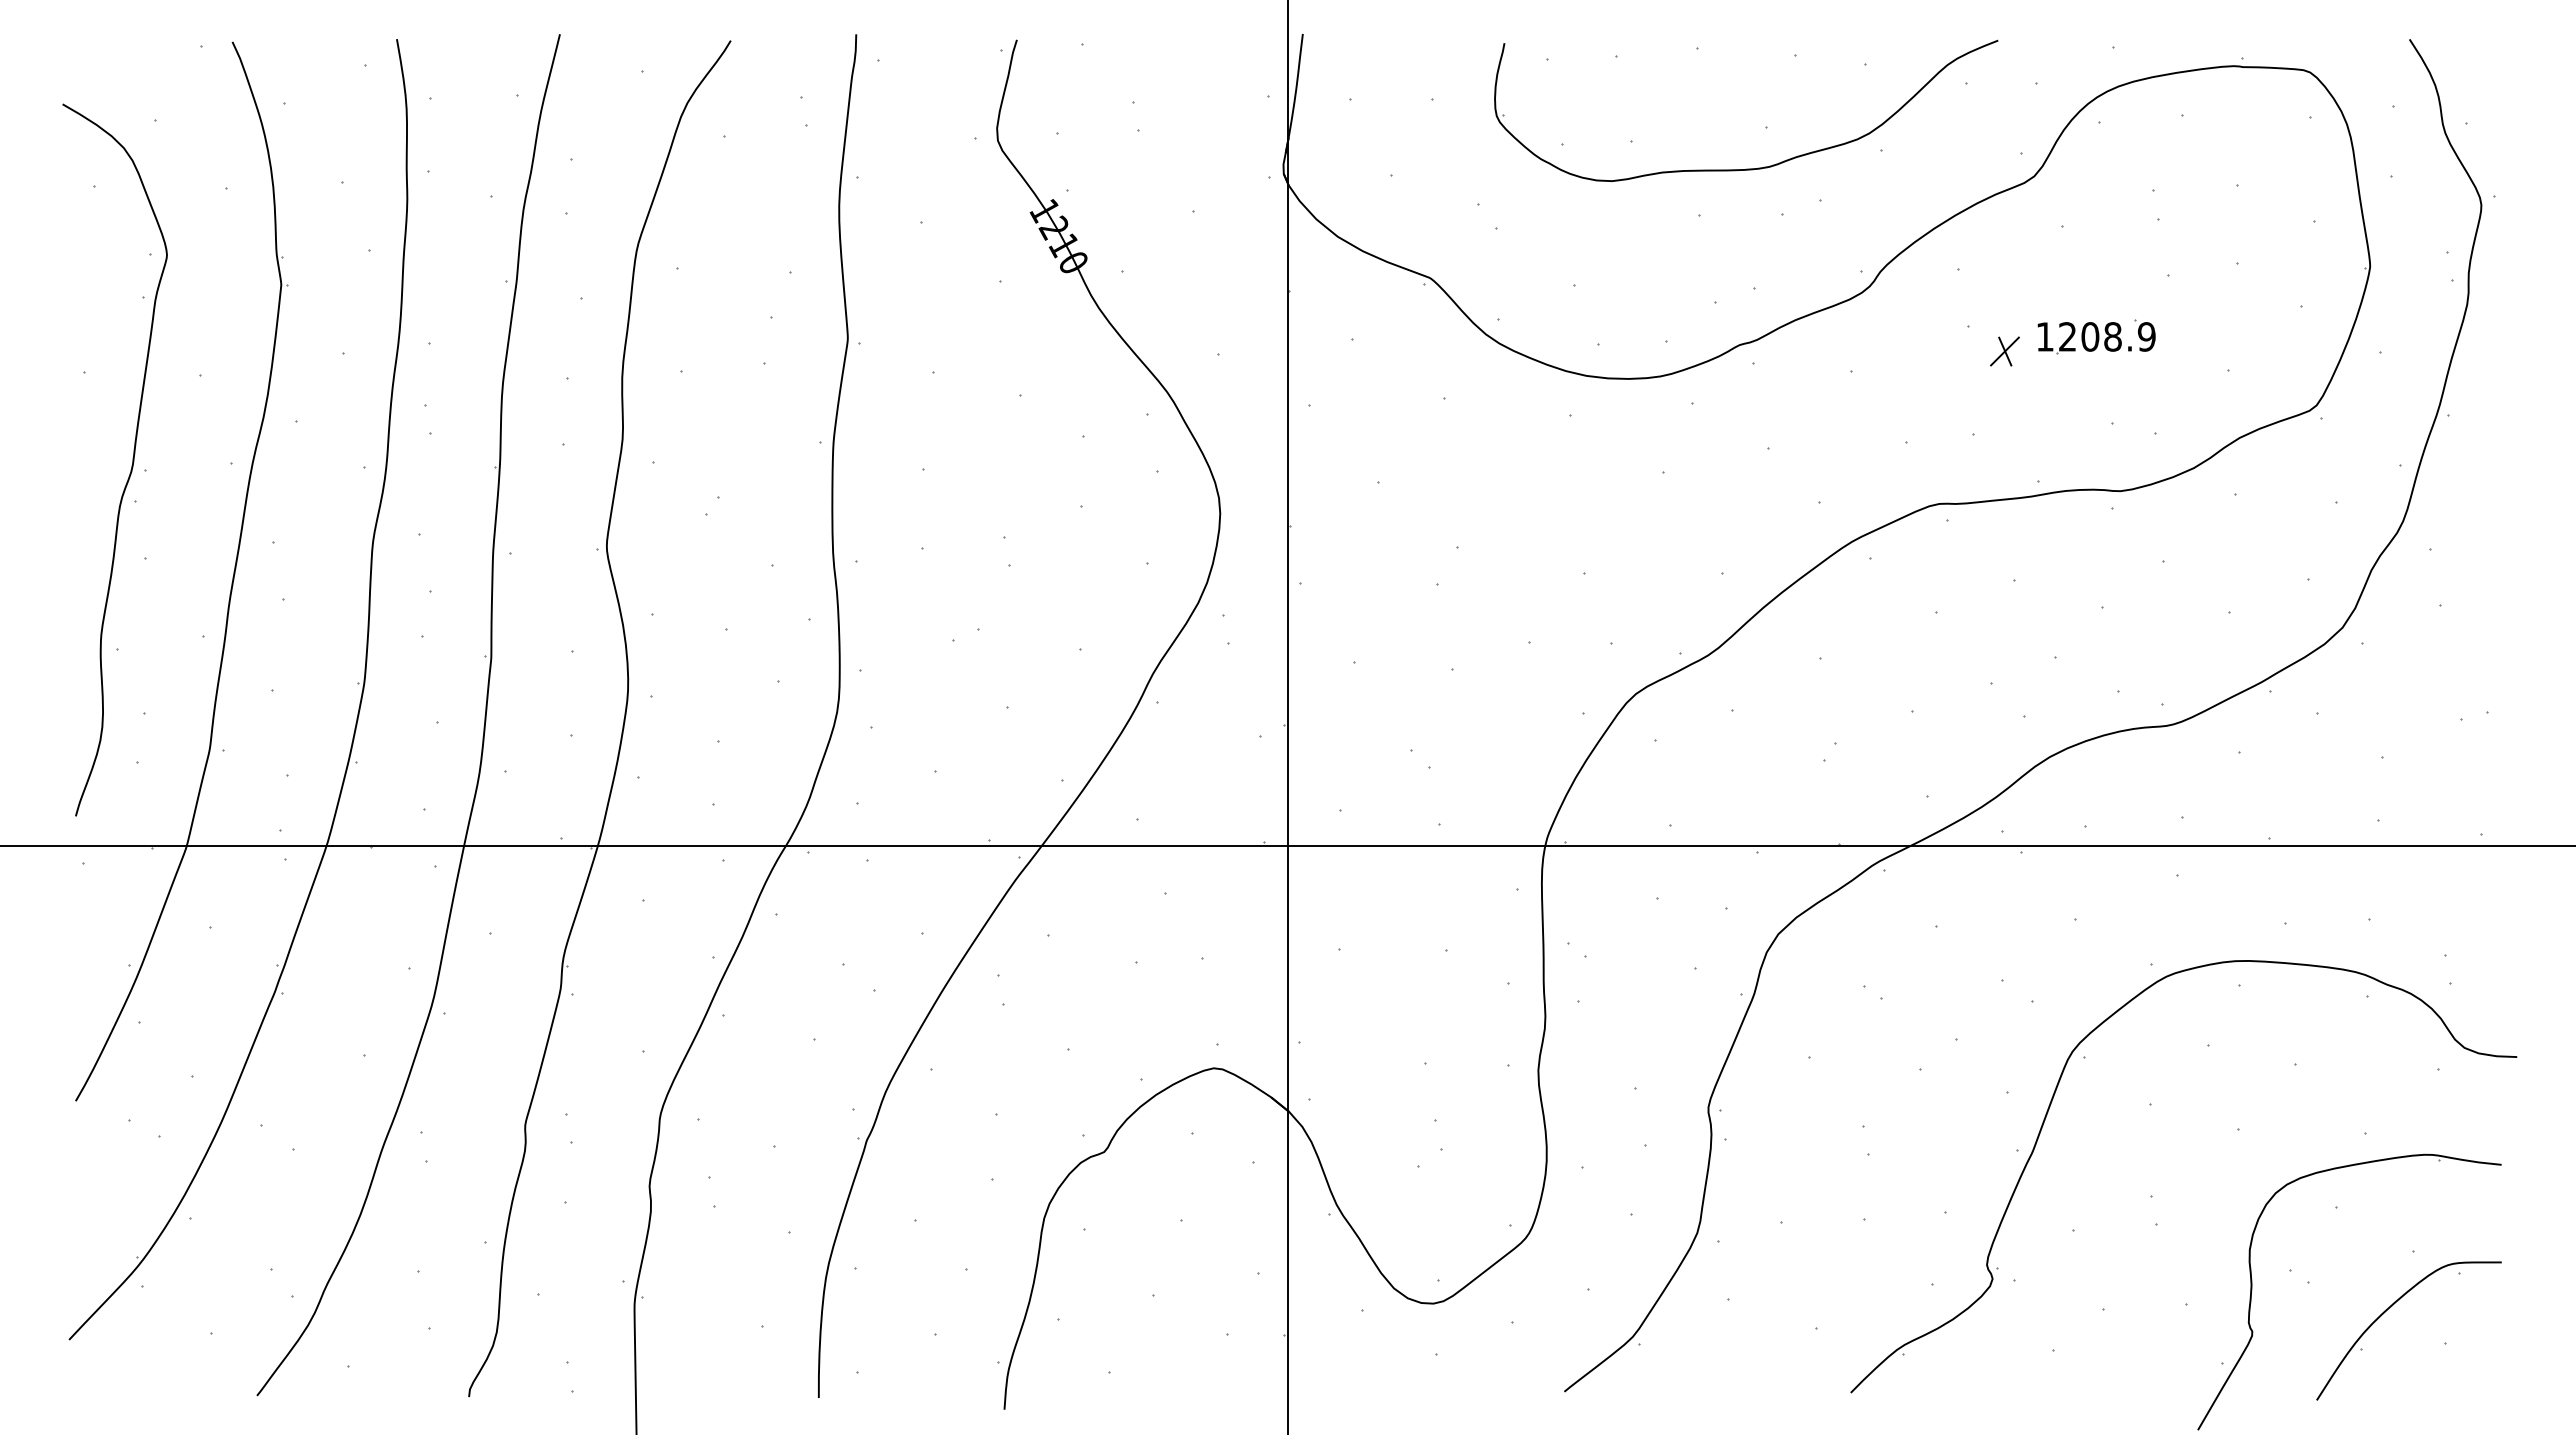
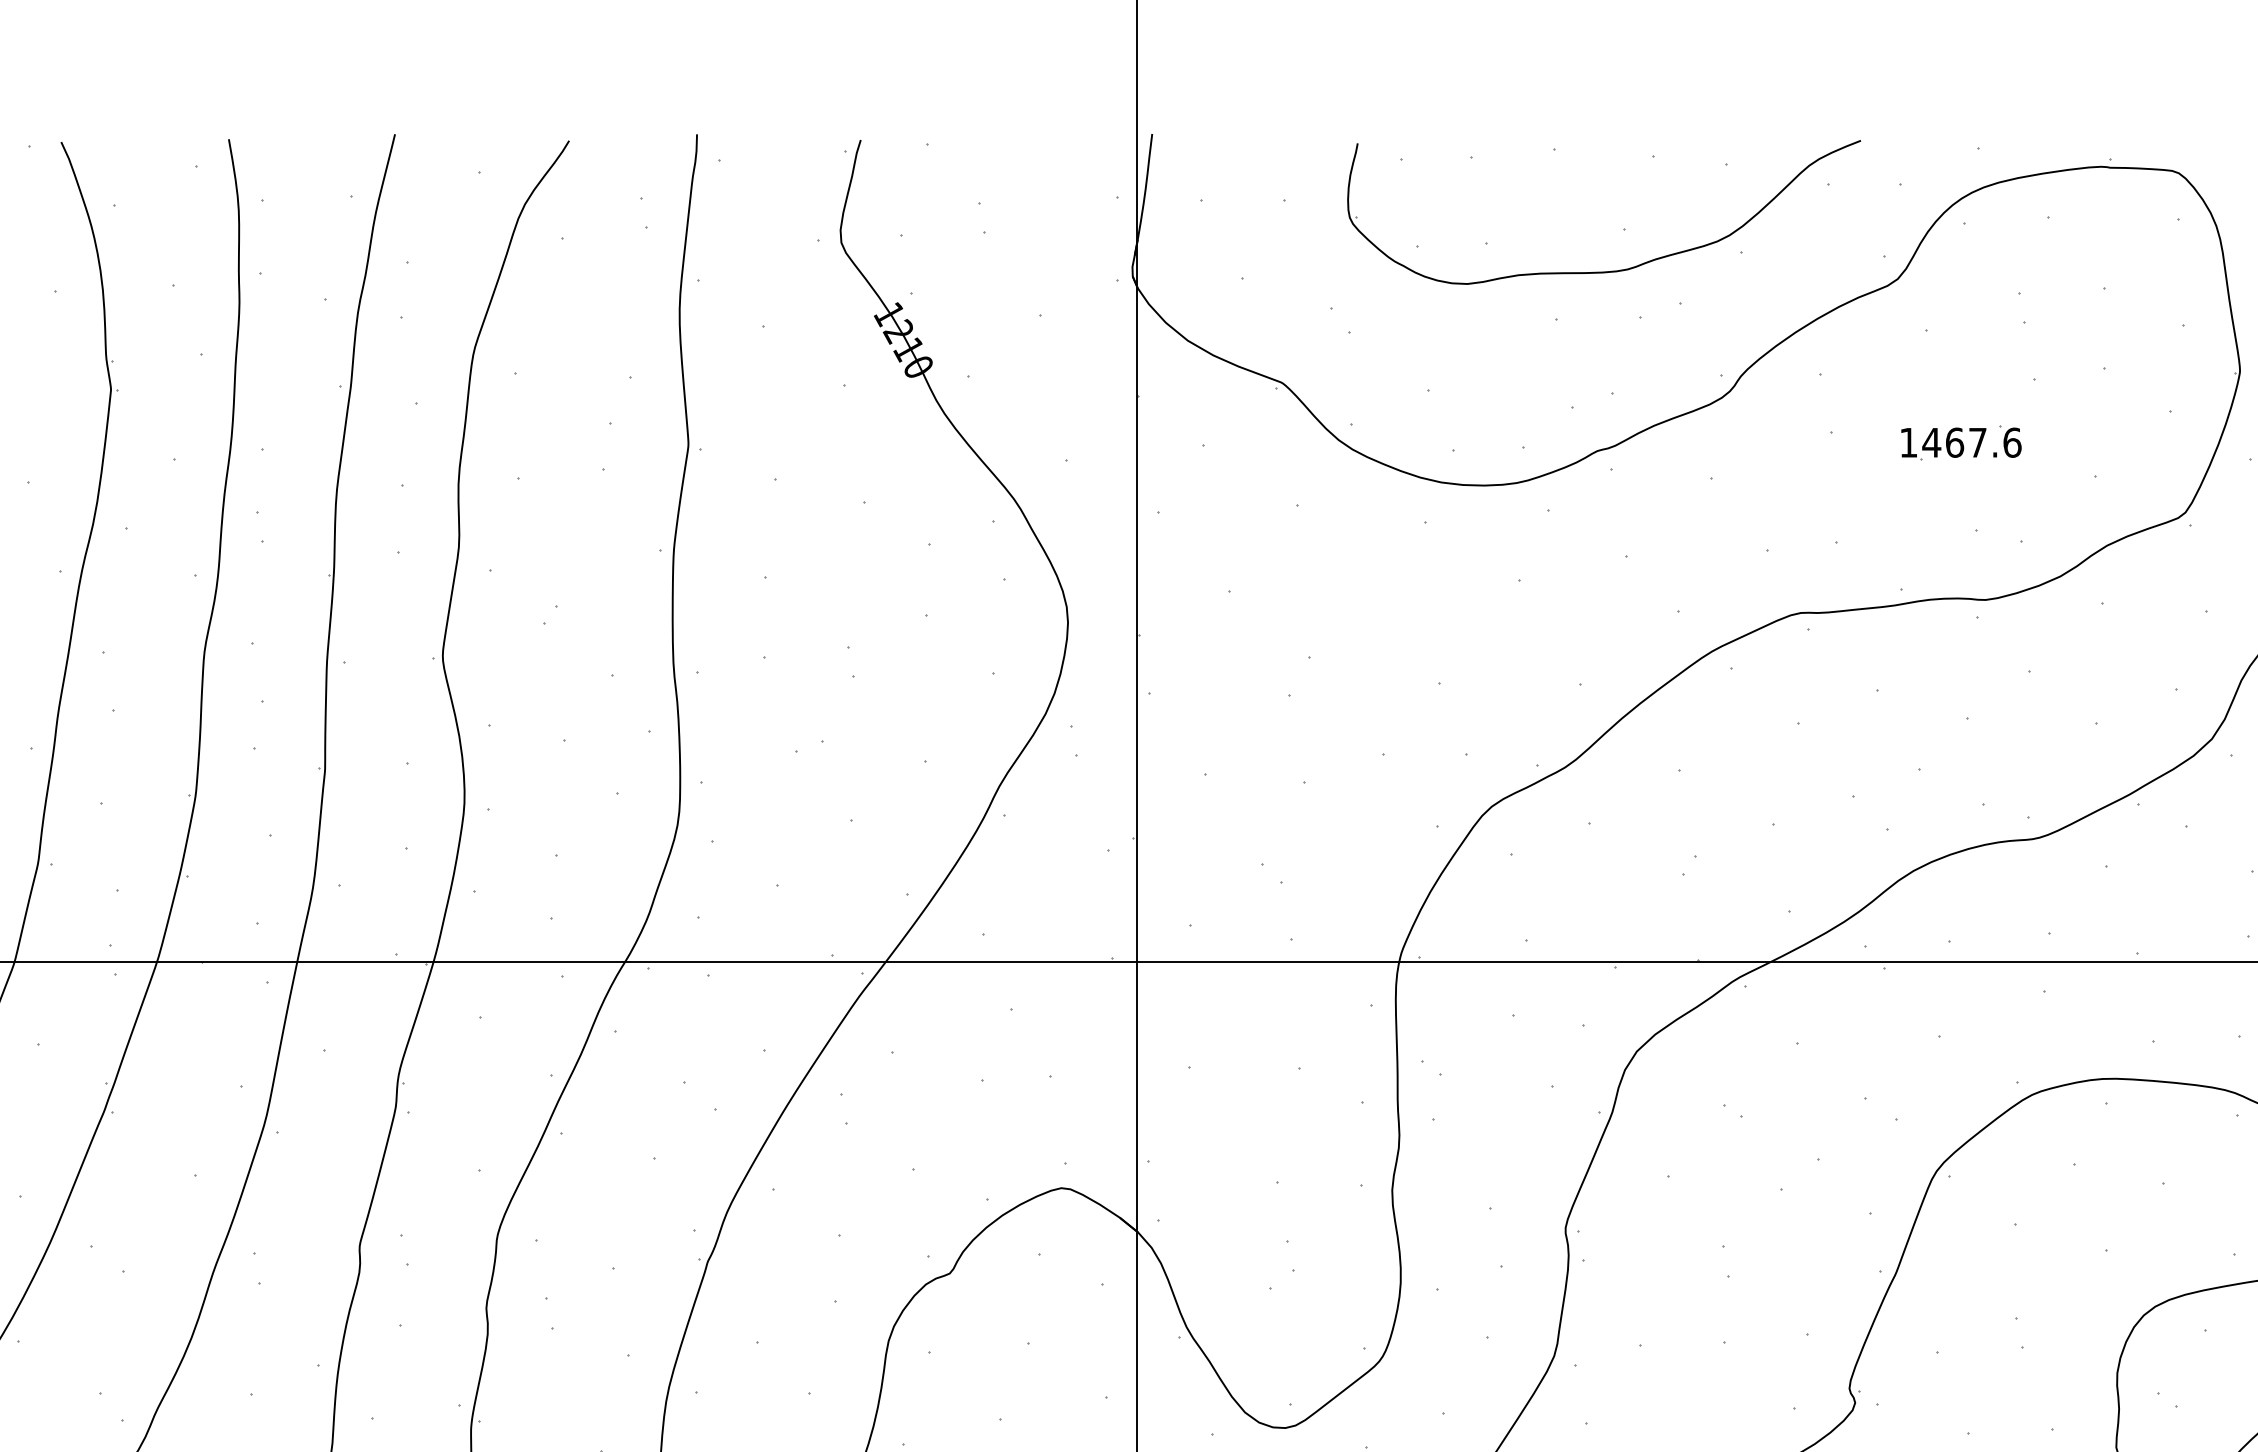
text: (2106, 336) -> (1971, 442), 1208.9 -> 1467.6
part: (2004, 351) -> (1867, 457), removed

